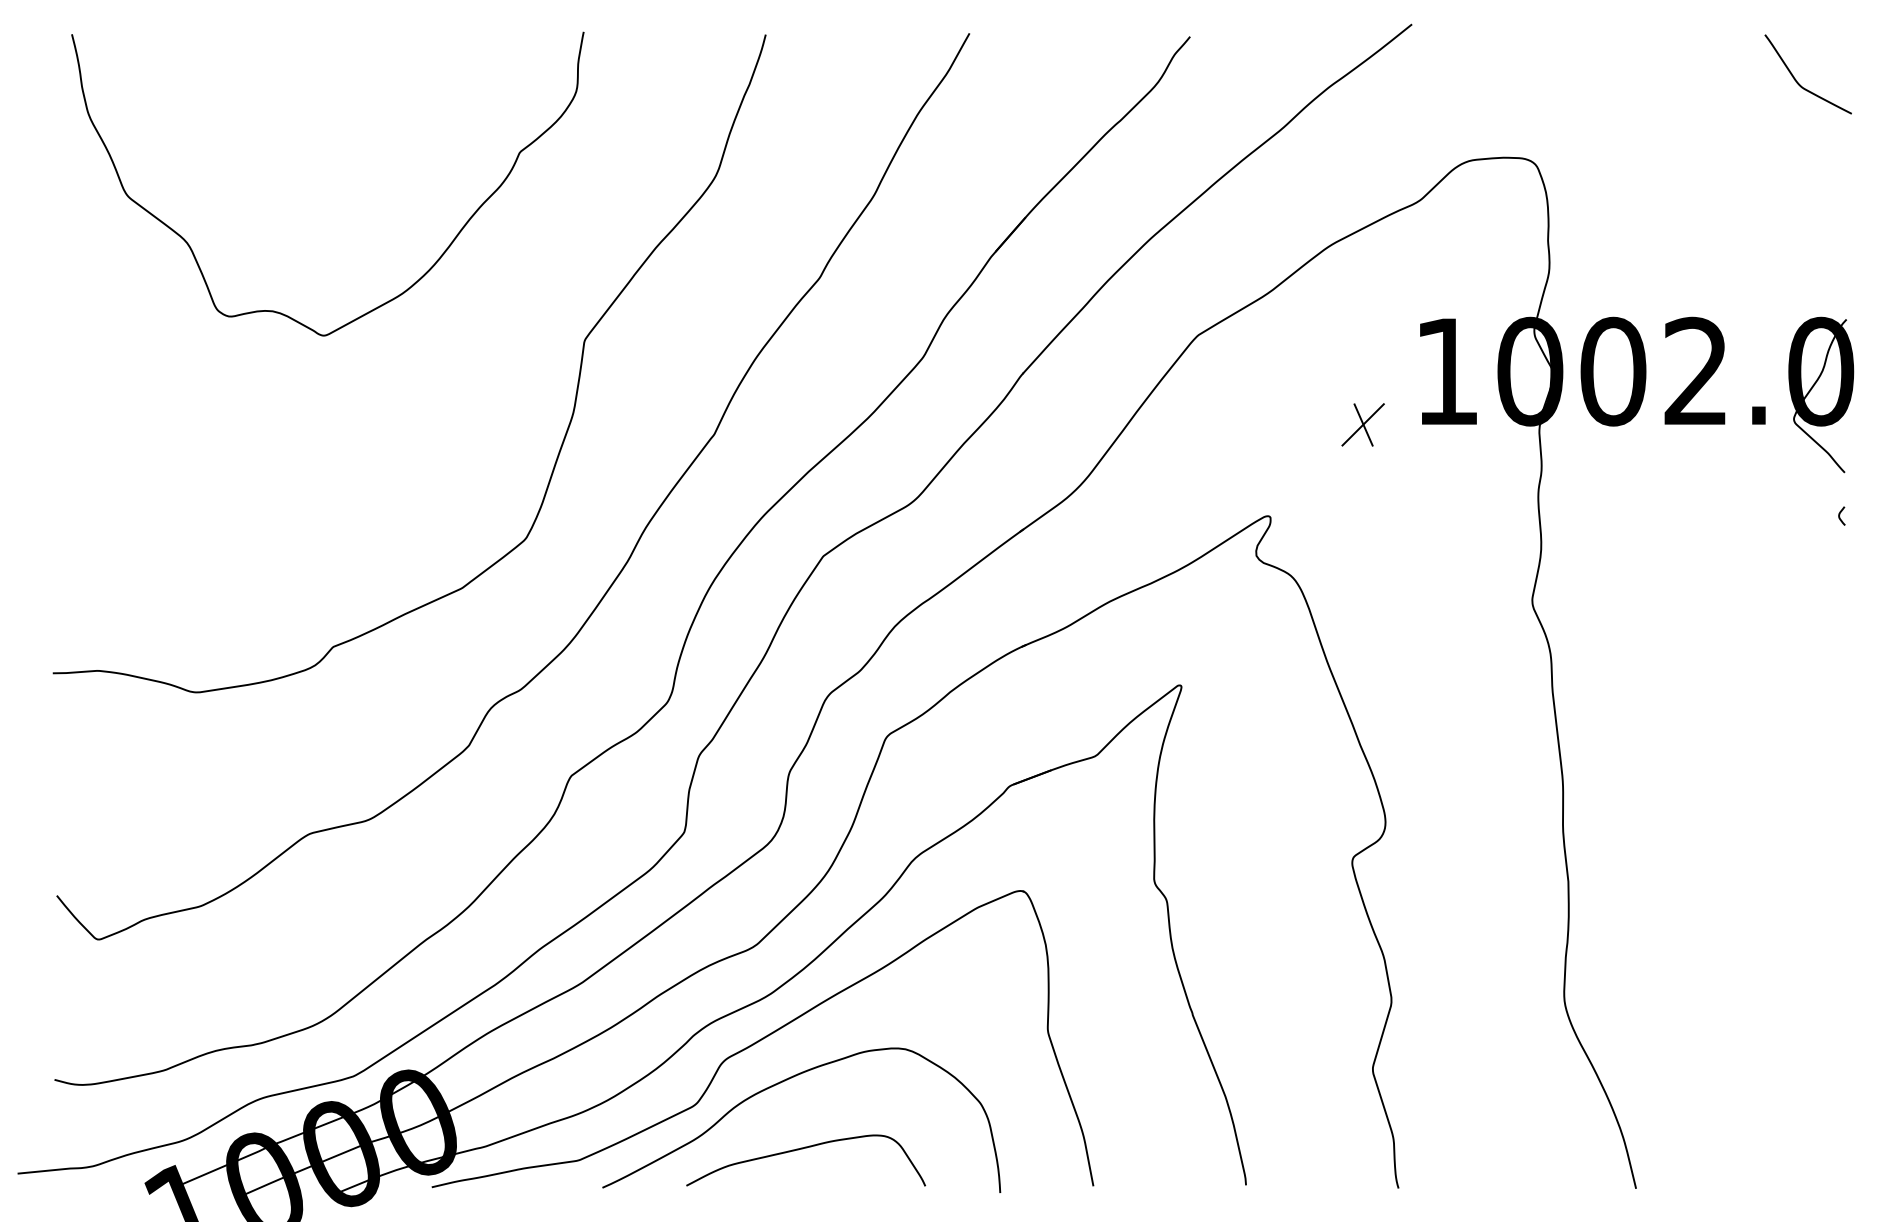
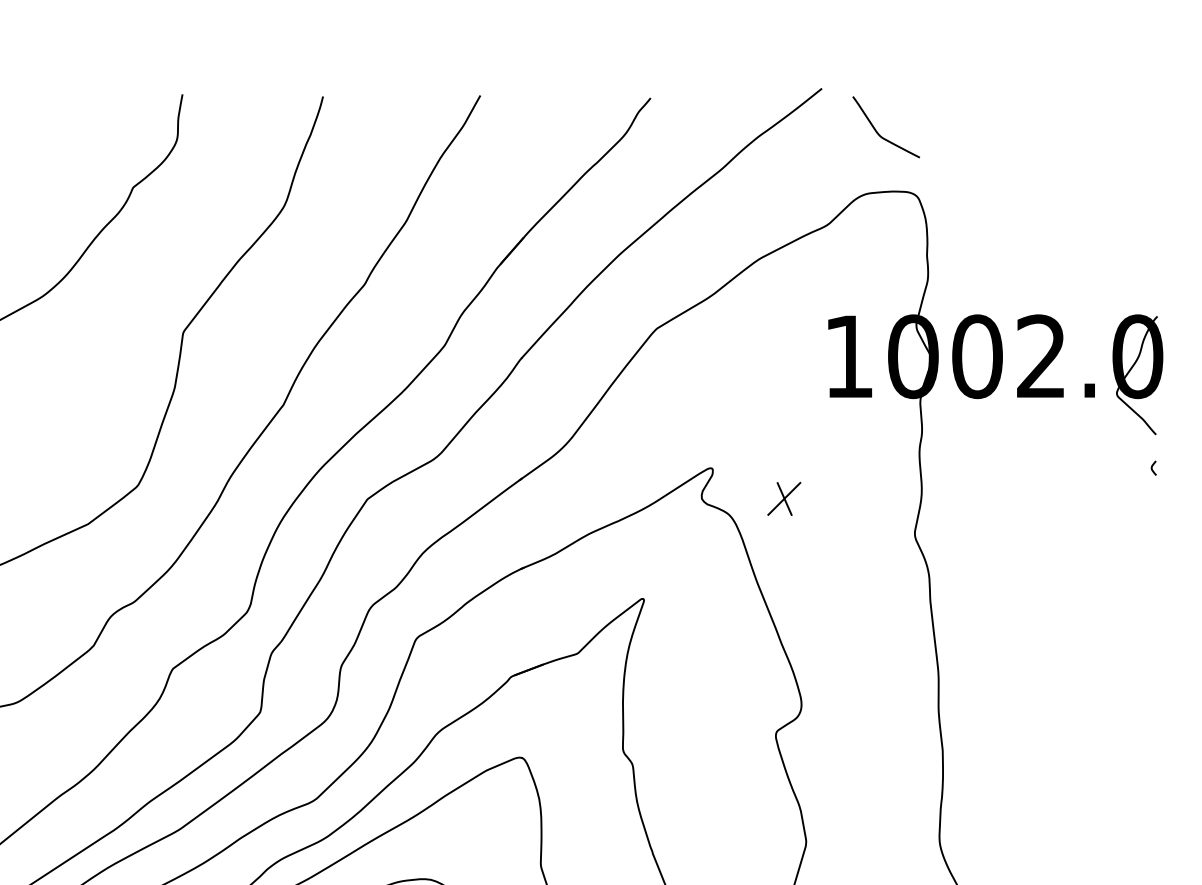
curve: (1798, 82) -> (878, 133), moved
part: (1362, 424) -> (783, 498), moved

